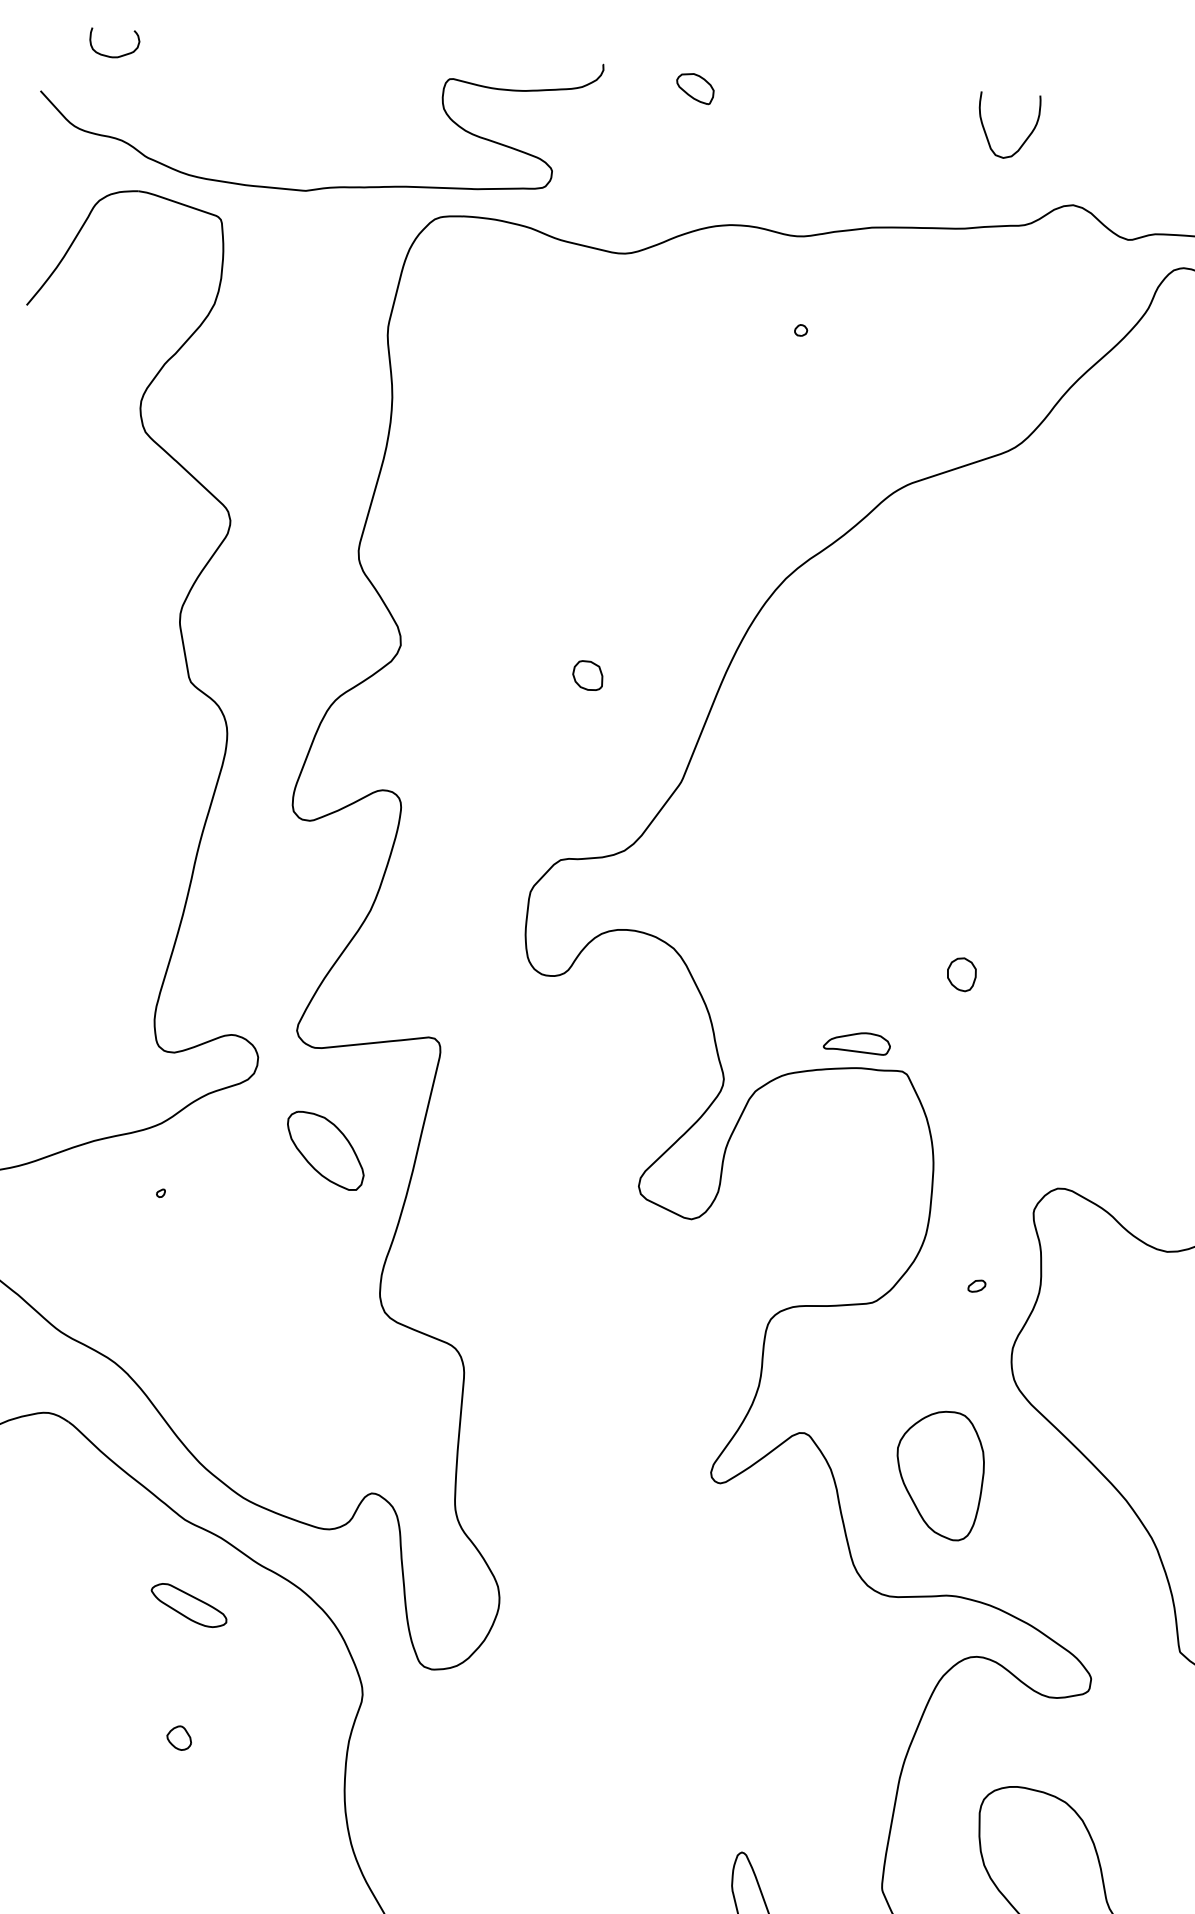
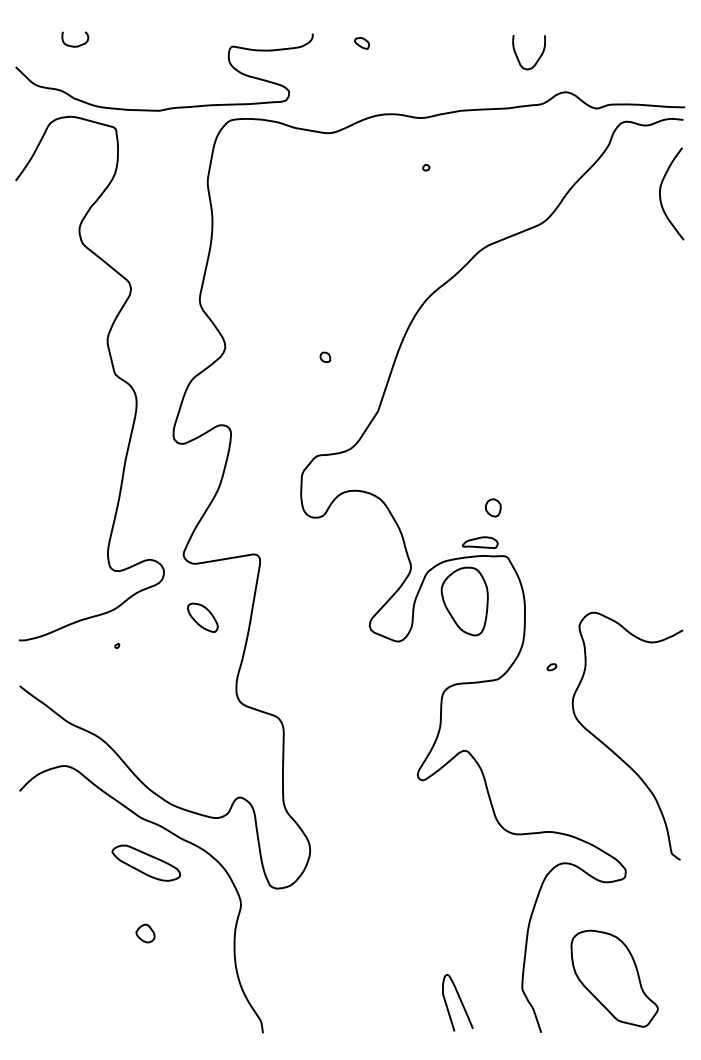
curve: (114, 54) -> (75, 45), moved
part: (694, 88) -> (361, 43), size x0.71
part: (588, 673) -> (325, 356), size x0.62
part: (962, 973) -> (493, 507), moved
part: (325, 1150) -> (202, 617), size x0.71
part: (939, 1475) -> (464, 601), moved
part: (187, 1604) -> (145, 862), size x1.67
part: (179, 1738) -> (145, 933), size x1.43

